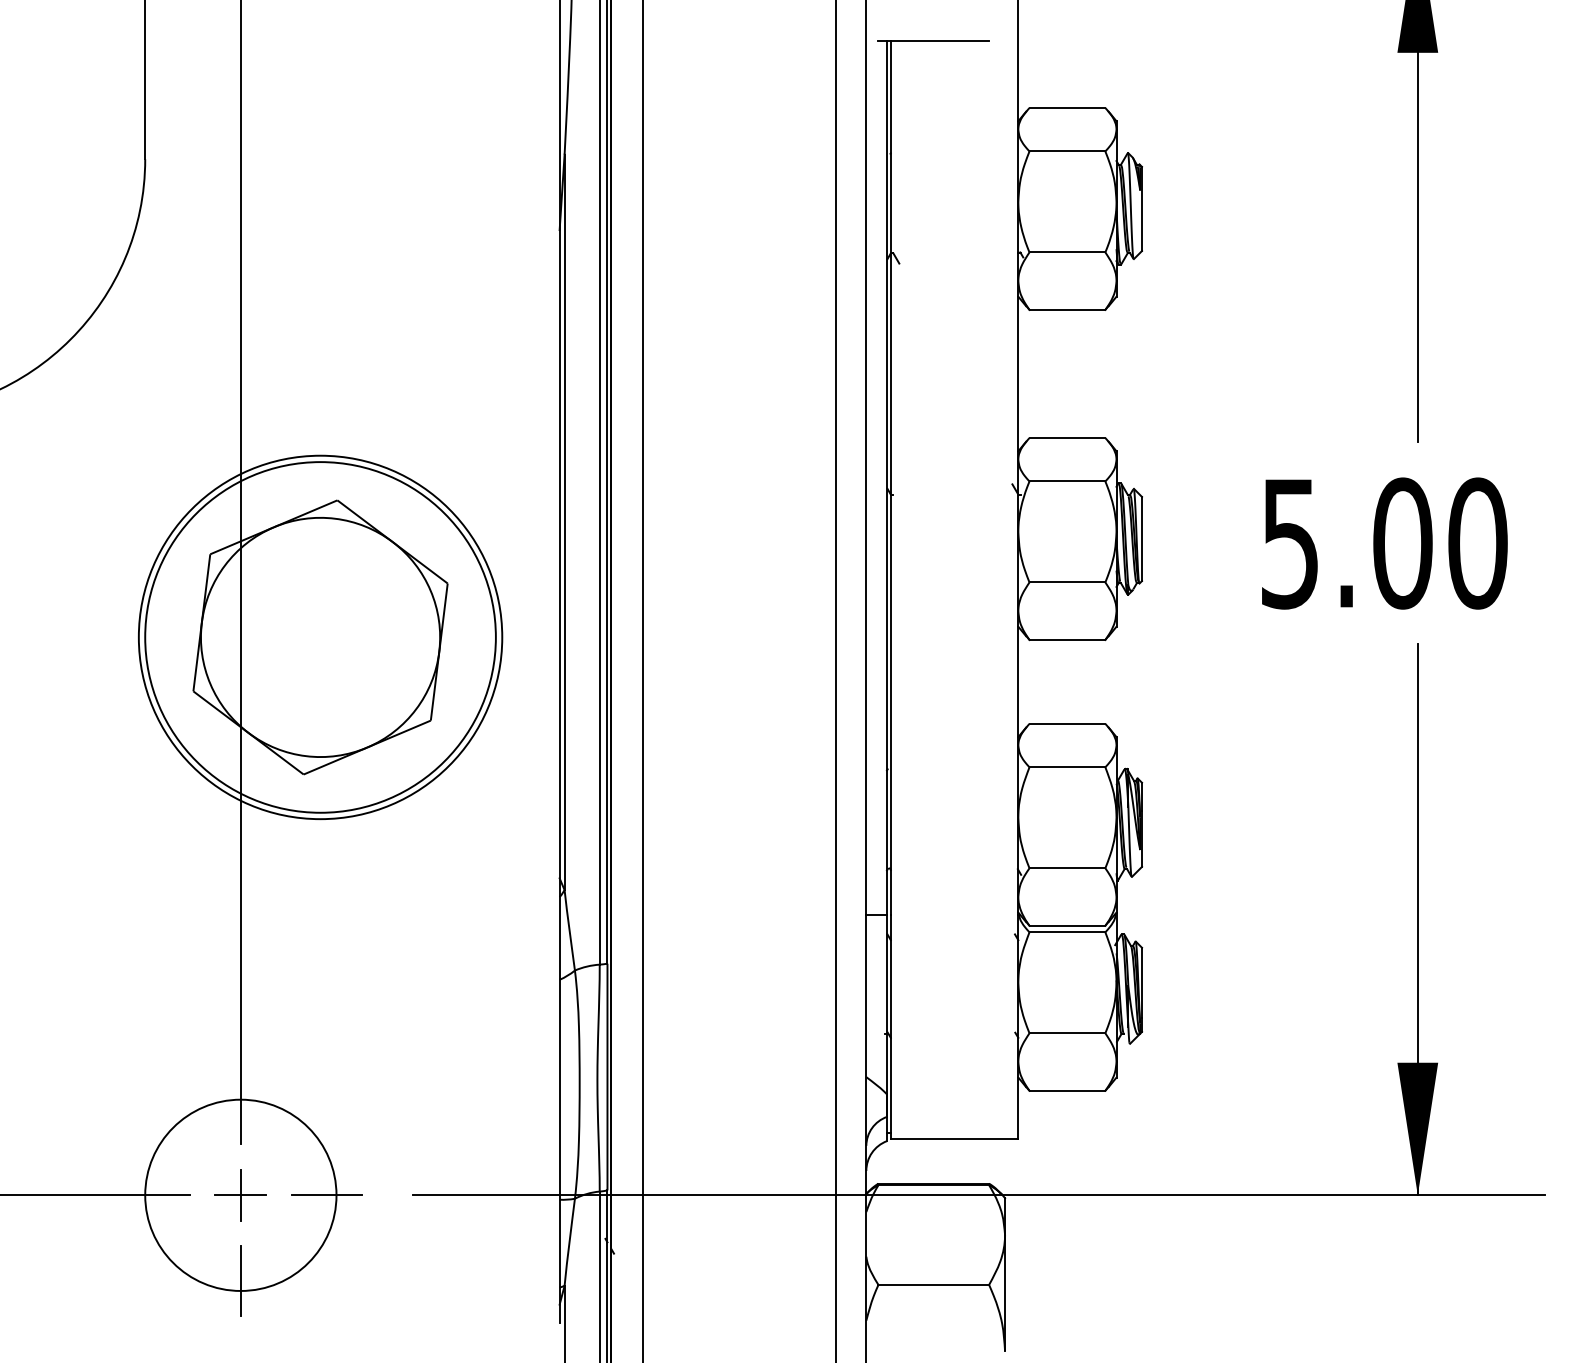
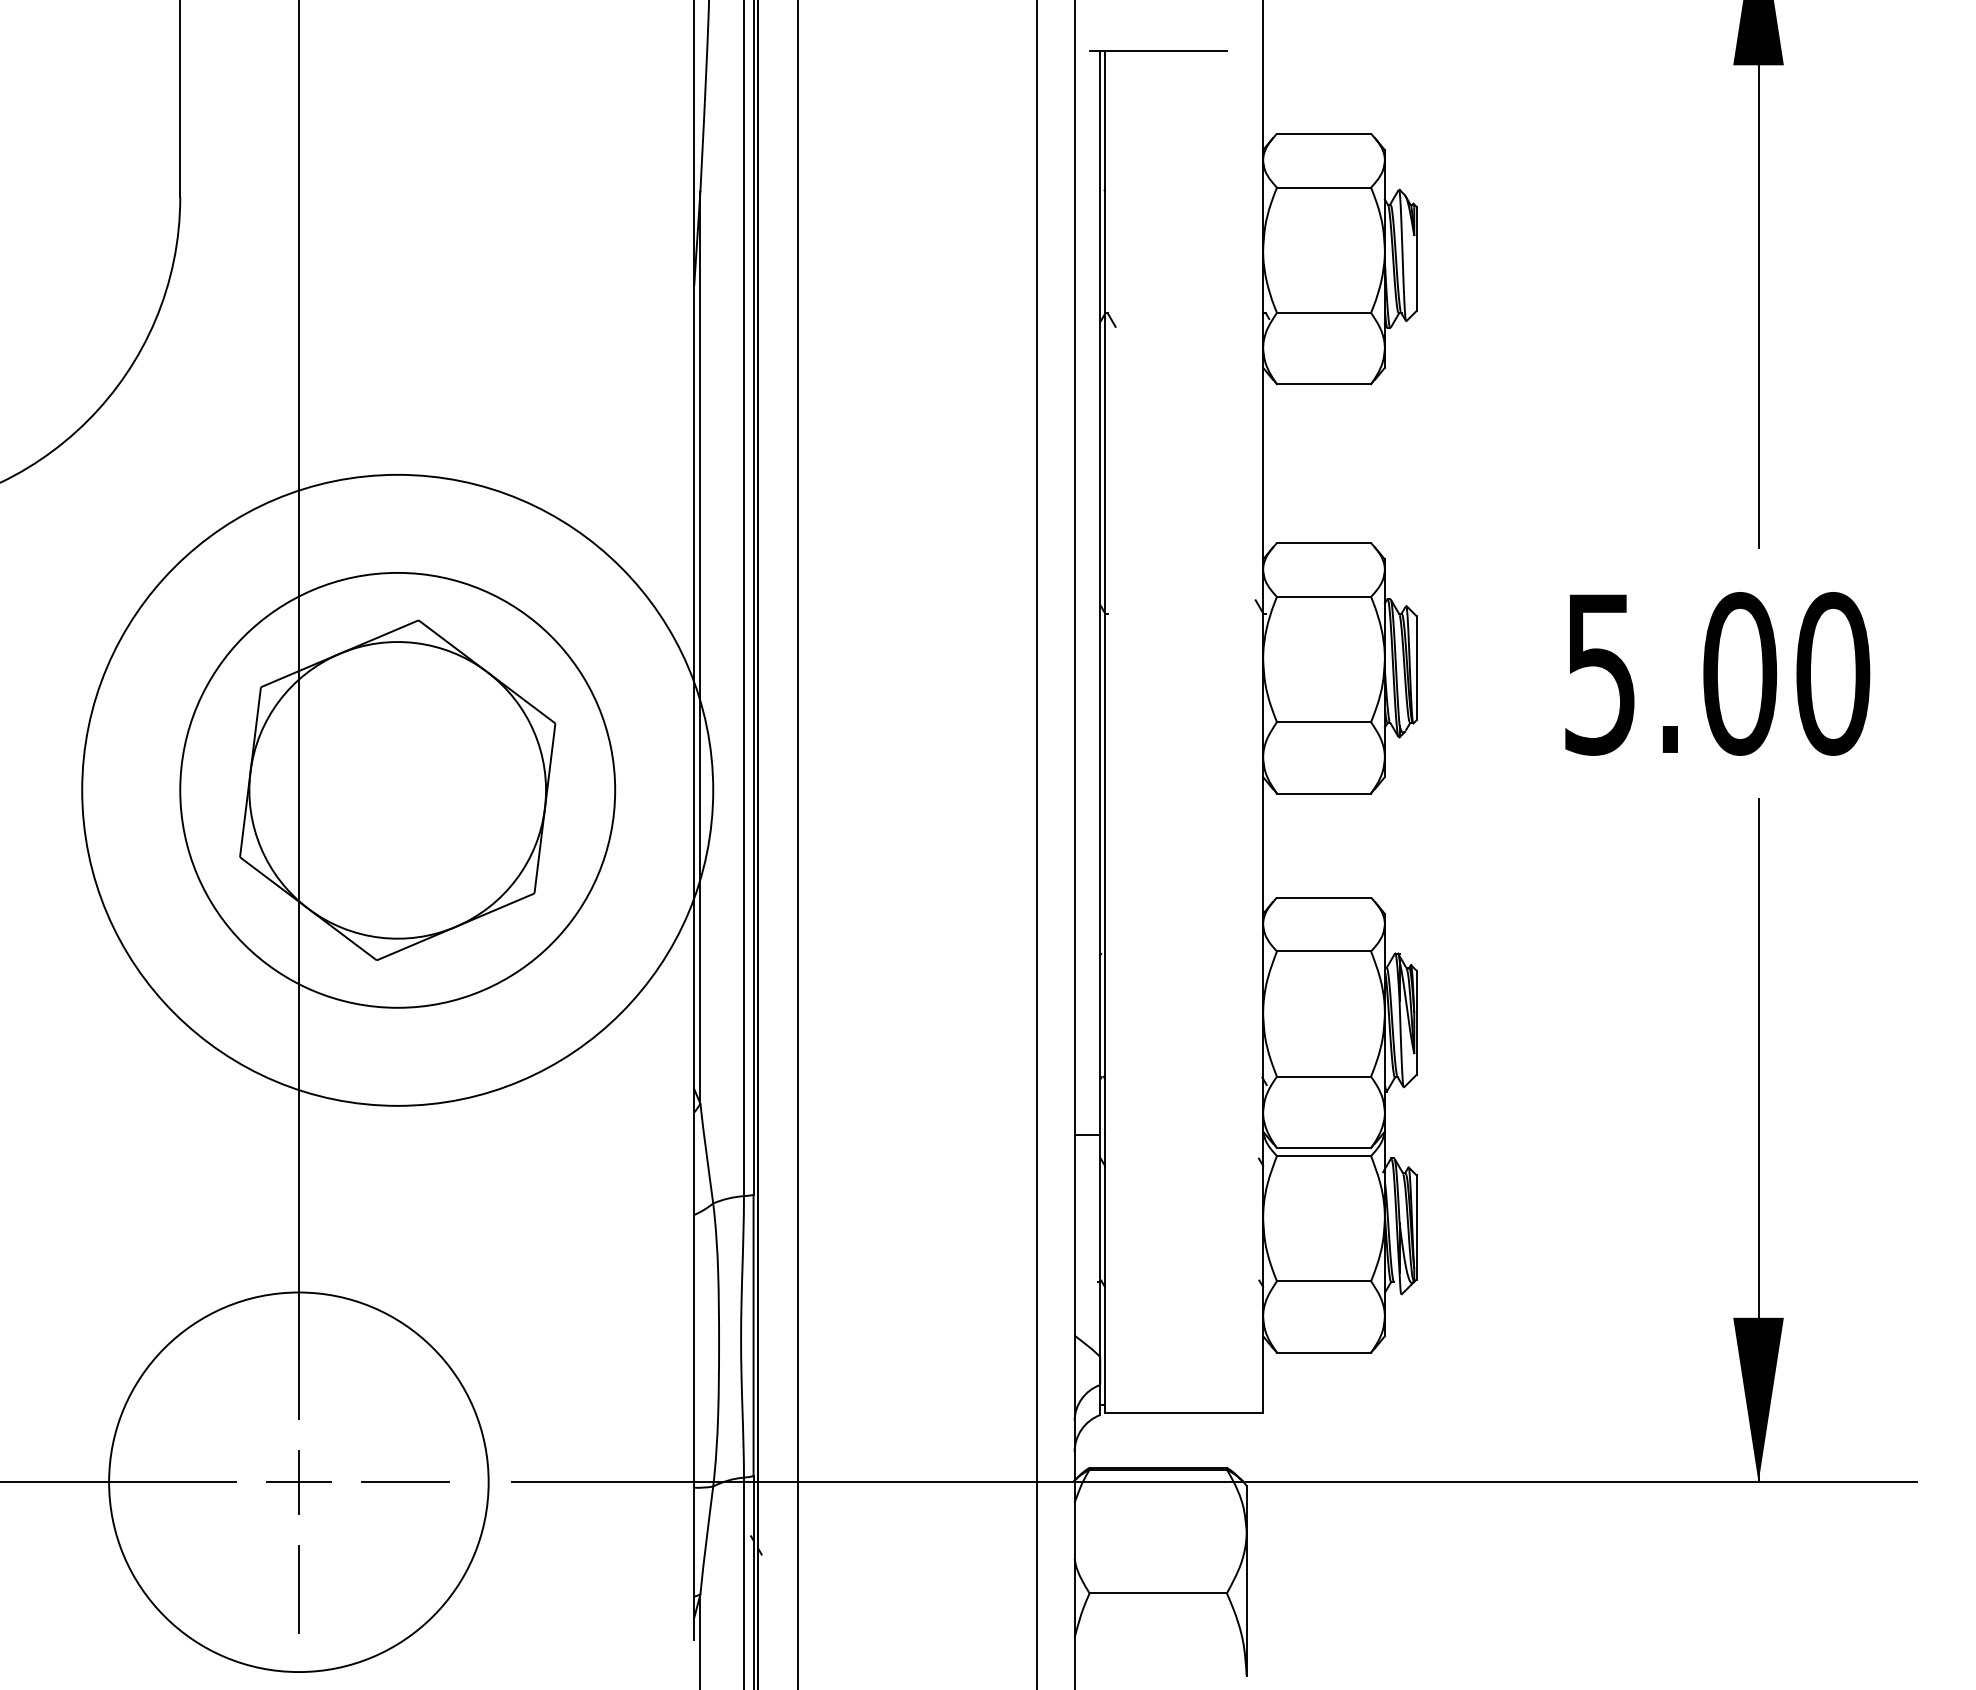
circle: (320, 636) -> (397, 789), size x1.4
circle: (240, 1194) -> (298, 1481), size x1.6

